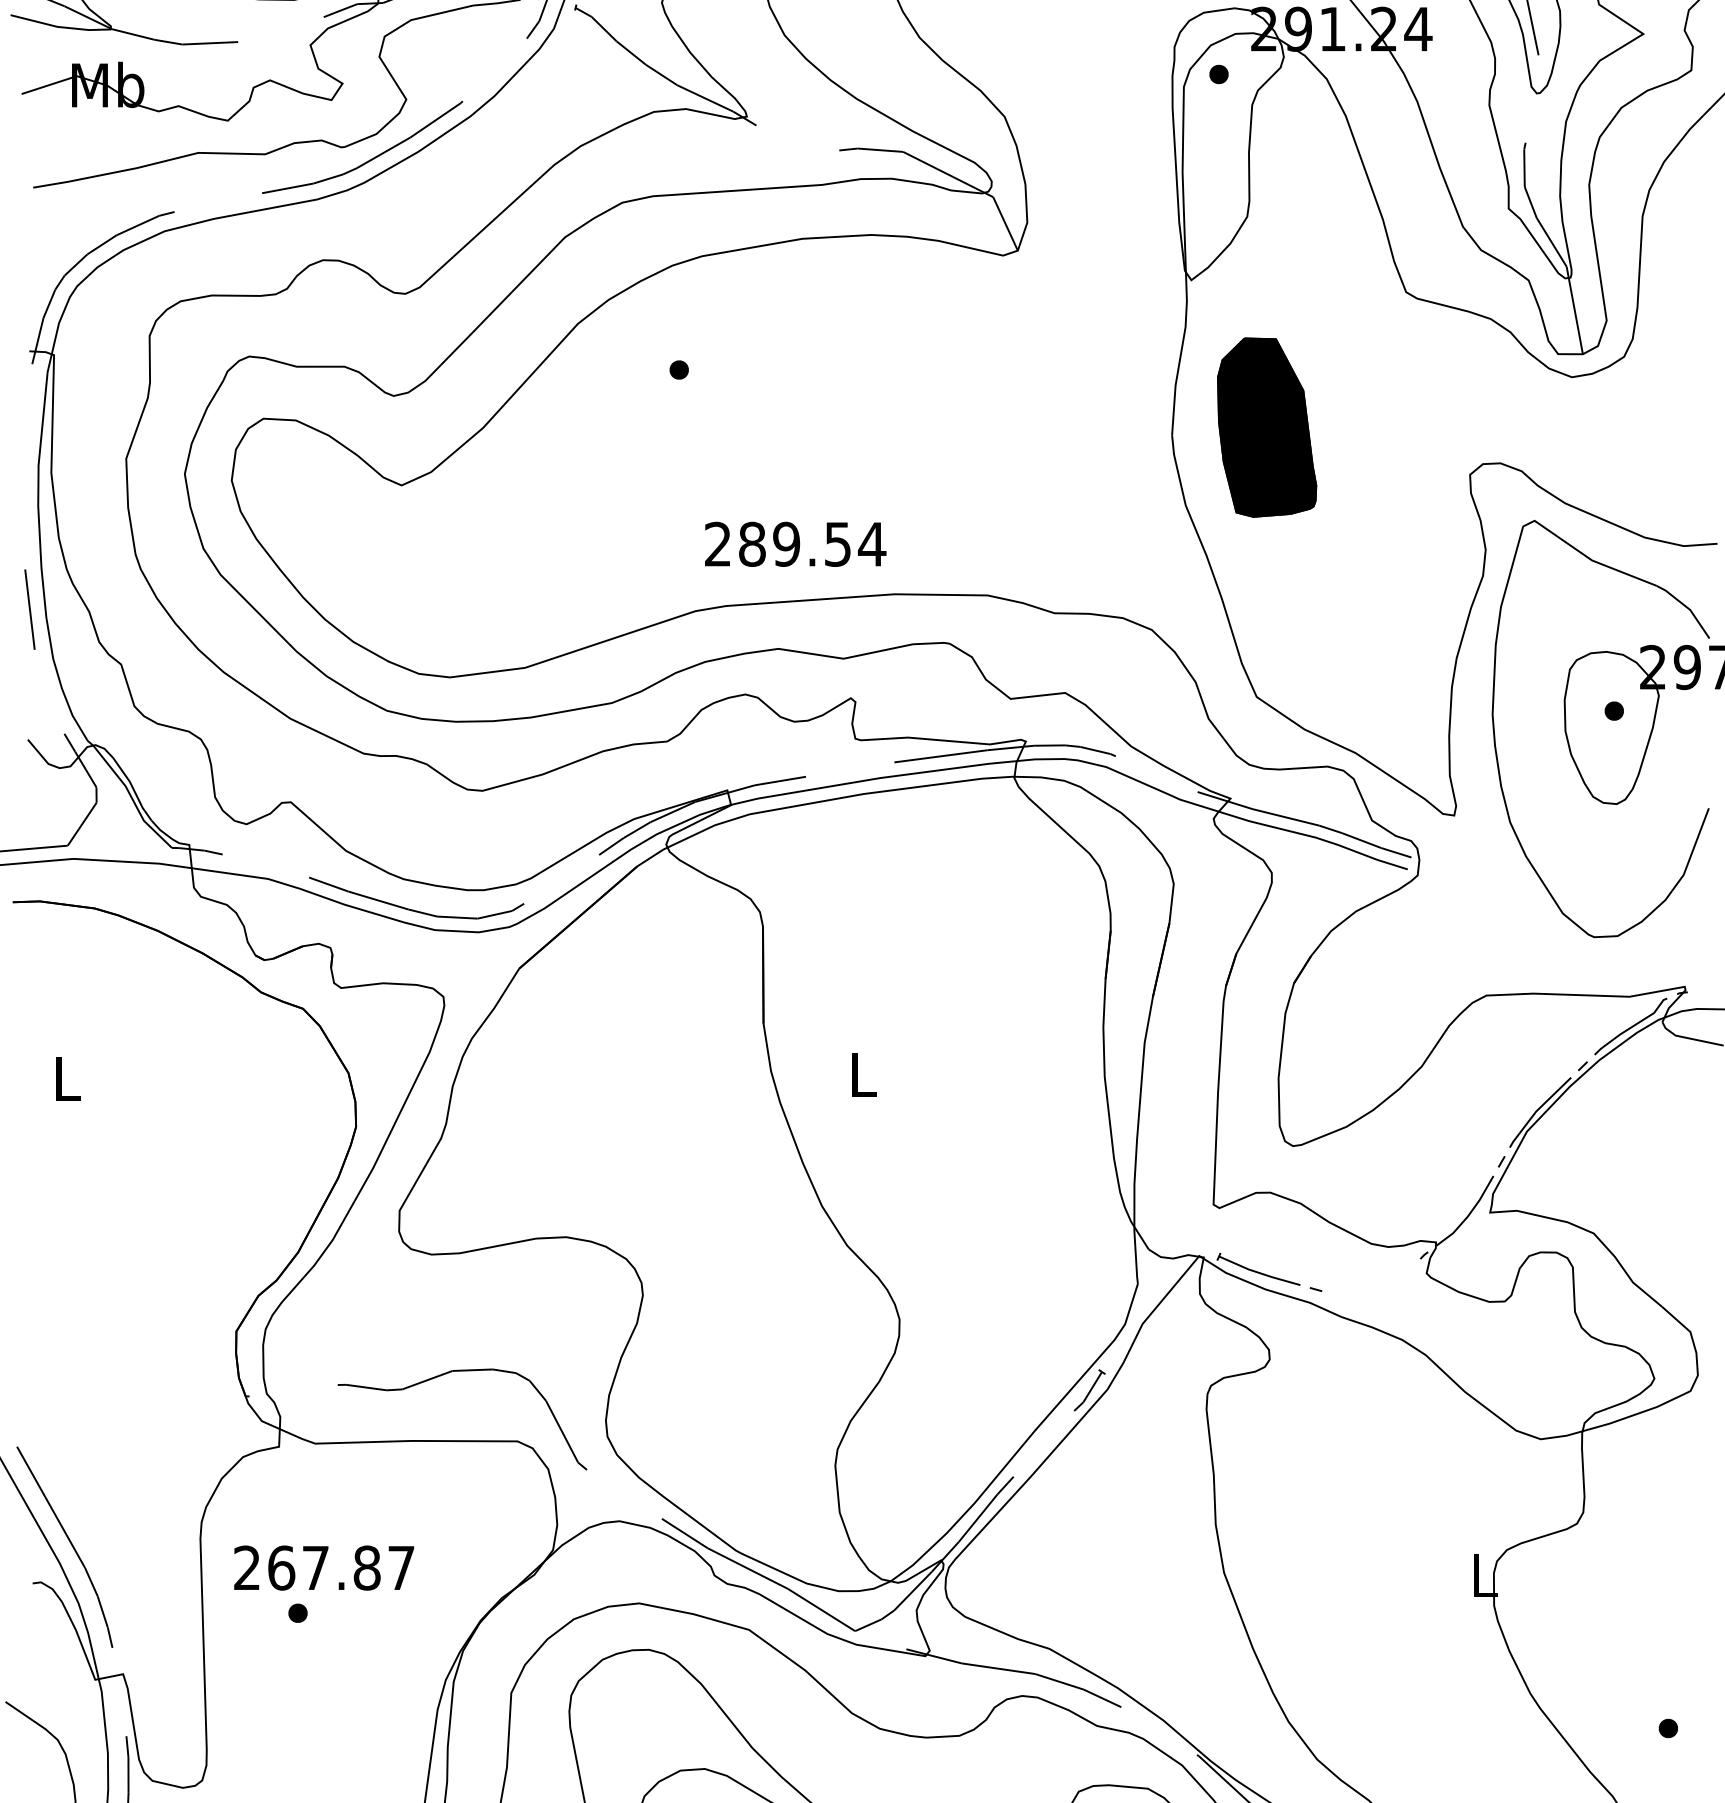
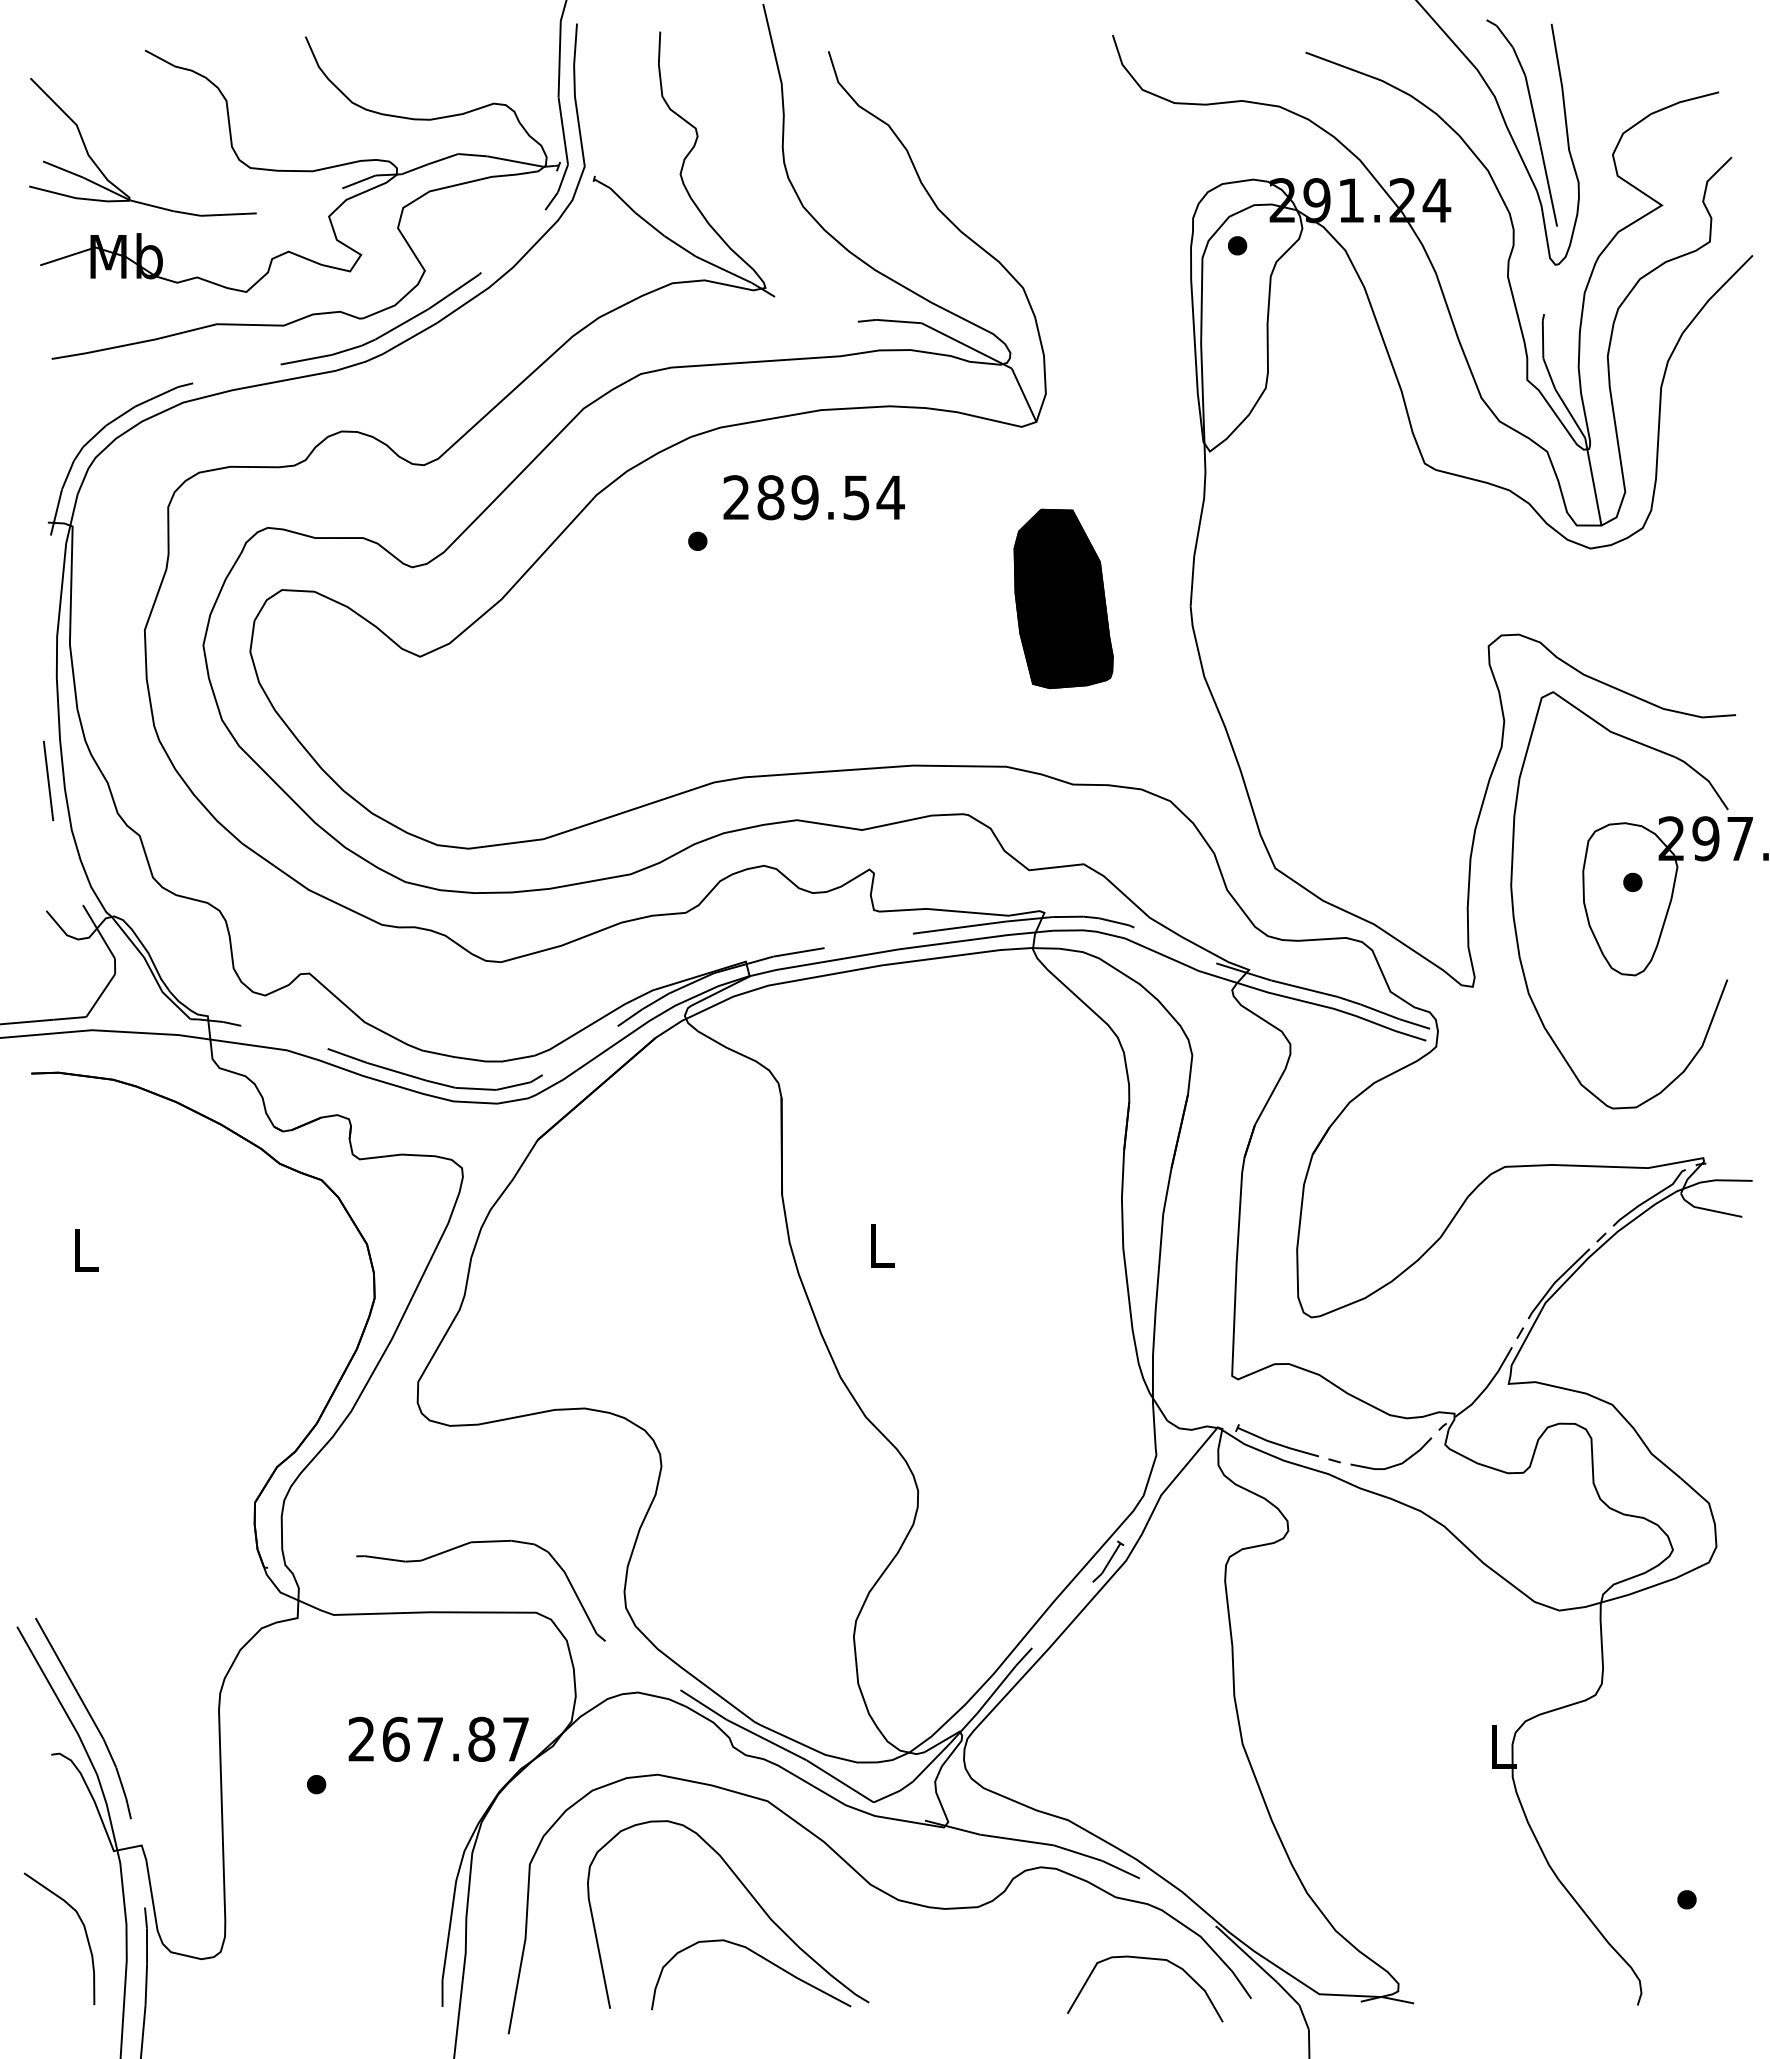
part: (1266, 427) -> (1063, 598), moved
text: (794, 544) -> (813, 497), moved
curve: (1376, 1293) -> (1395, 1464), added
text: (323, 1567) -> (438, 1738), moved

